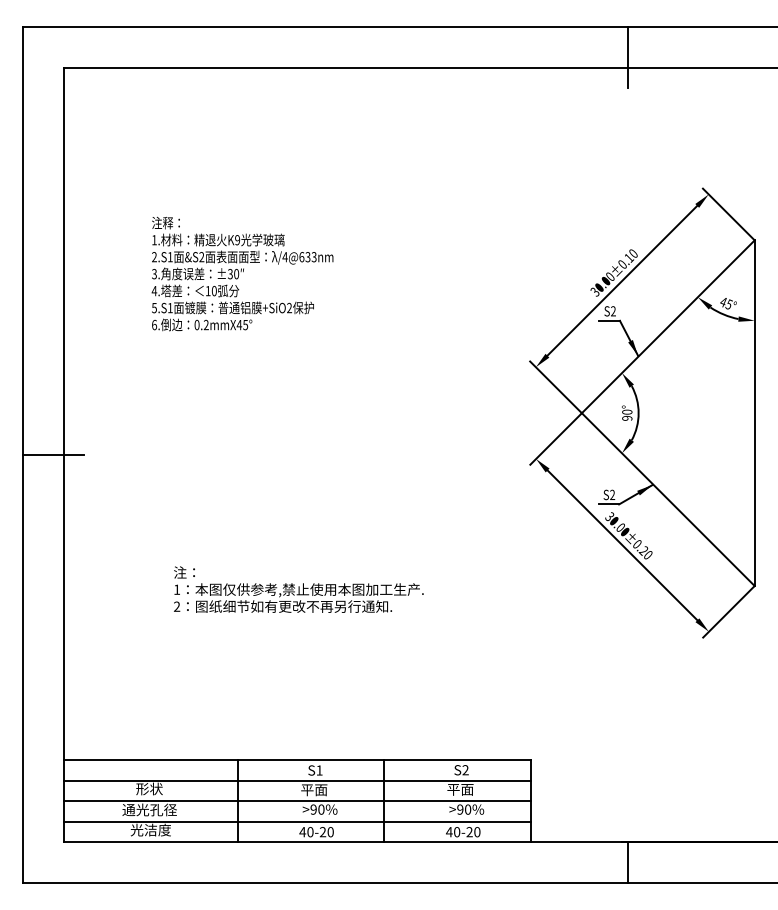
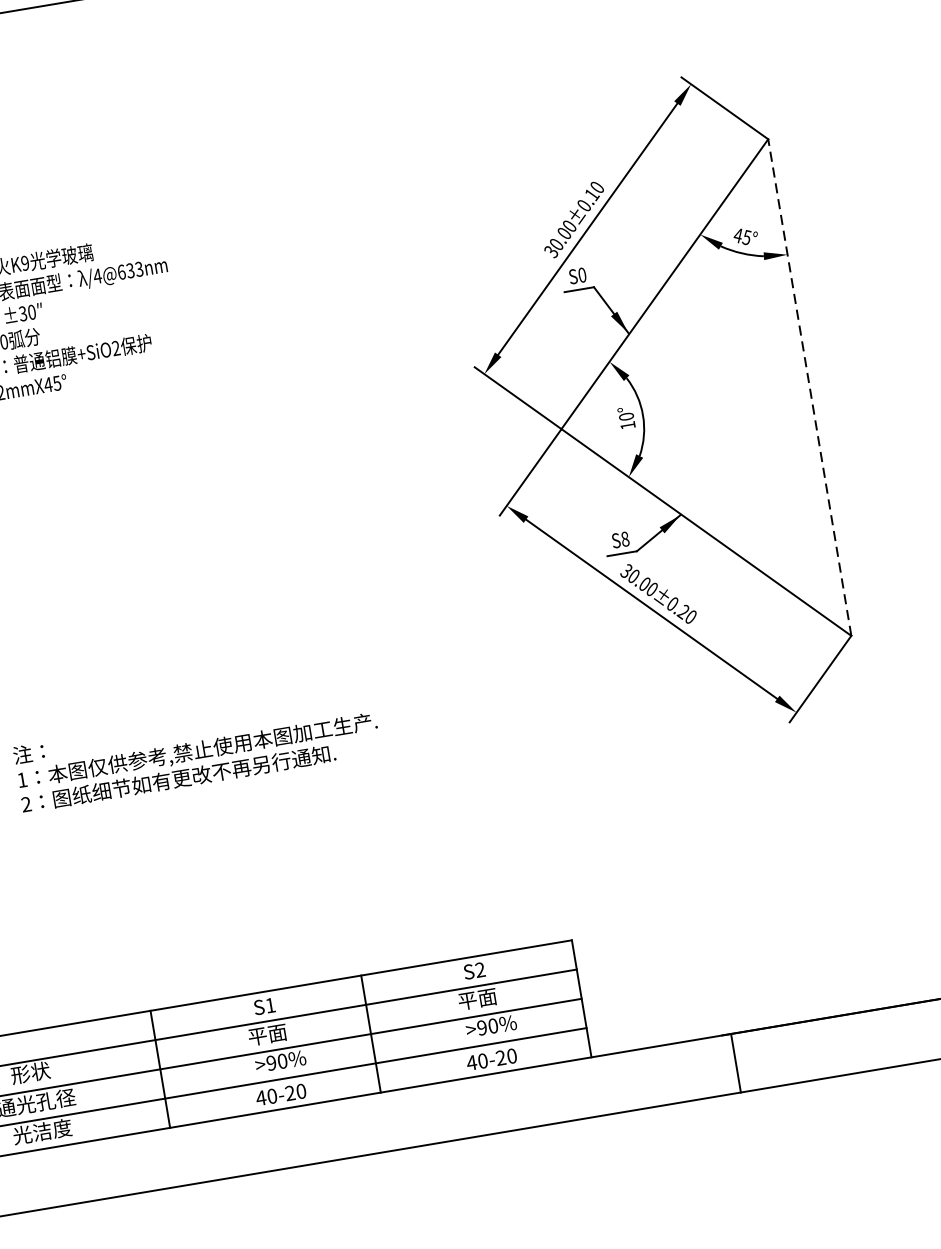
text: (613, 311) -> (582, 275), S2 -> S0
line: (754, 413) -> (809, 388), solid -> dashed
text: (627, 417) -> (628, 424), 90° -> 10°
text: (612, 495) -> (625, 539), S2 -> S8

